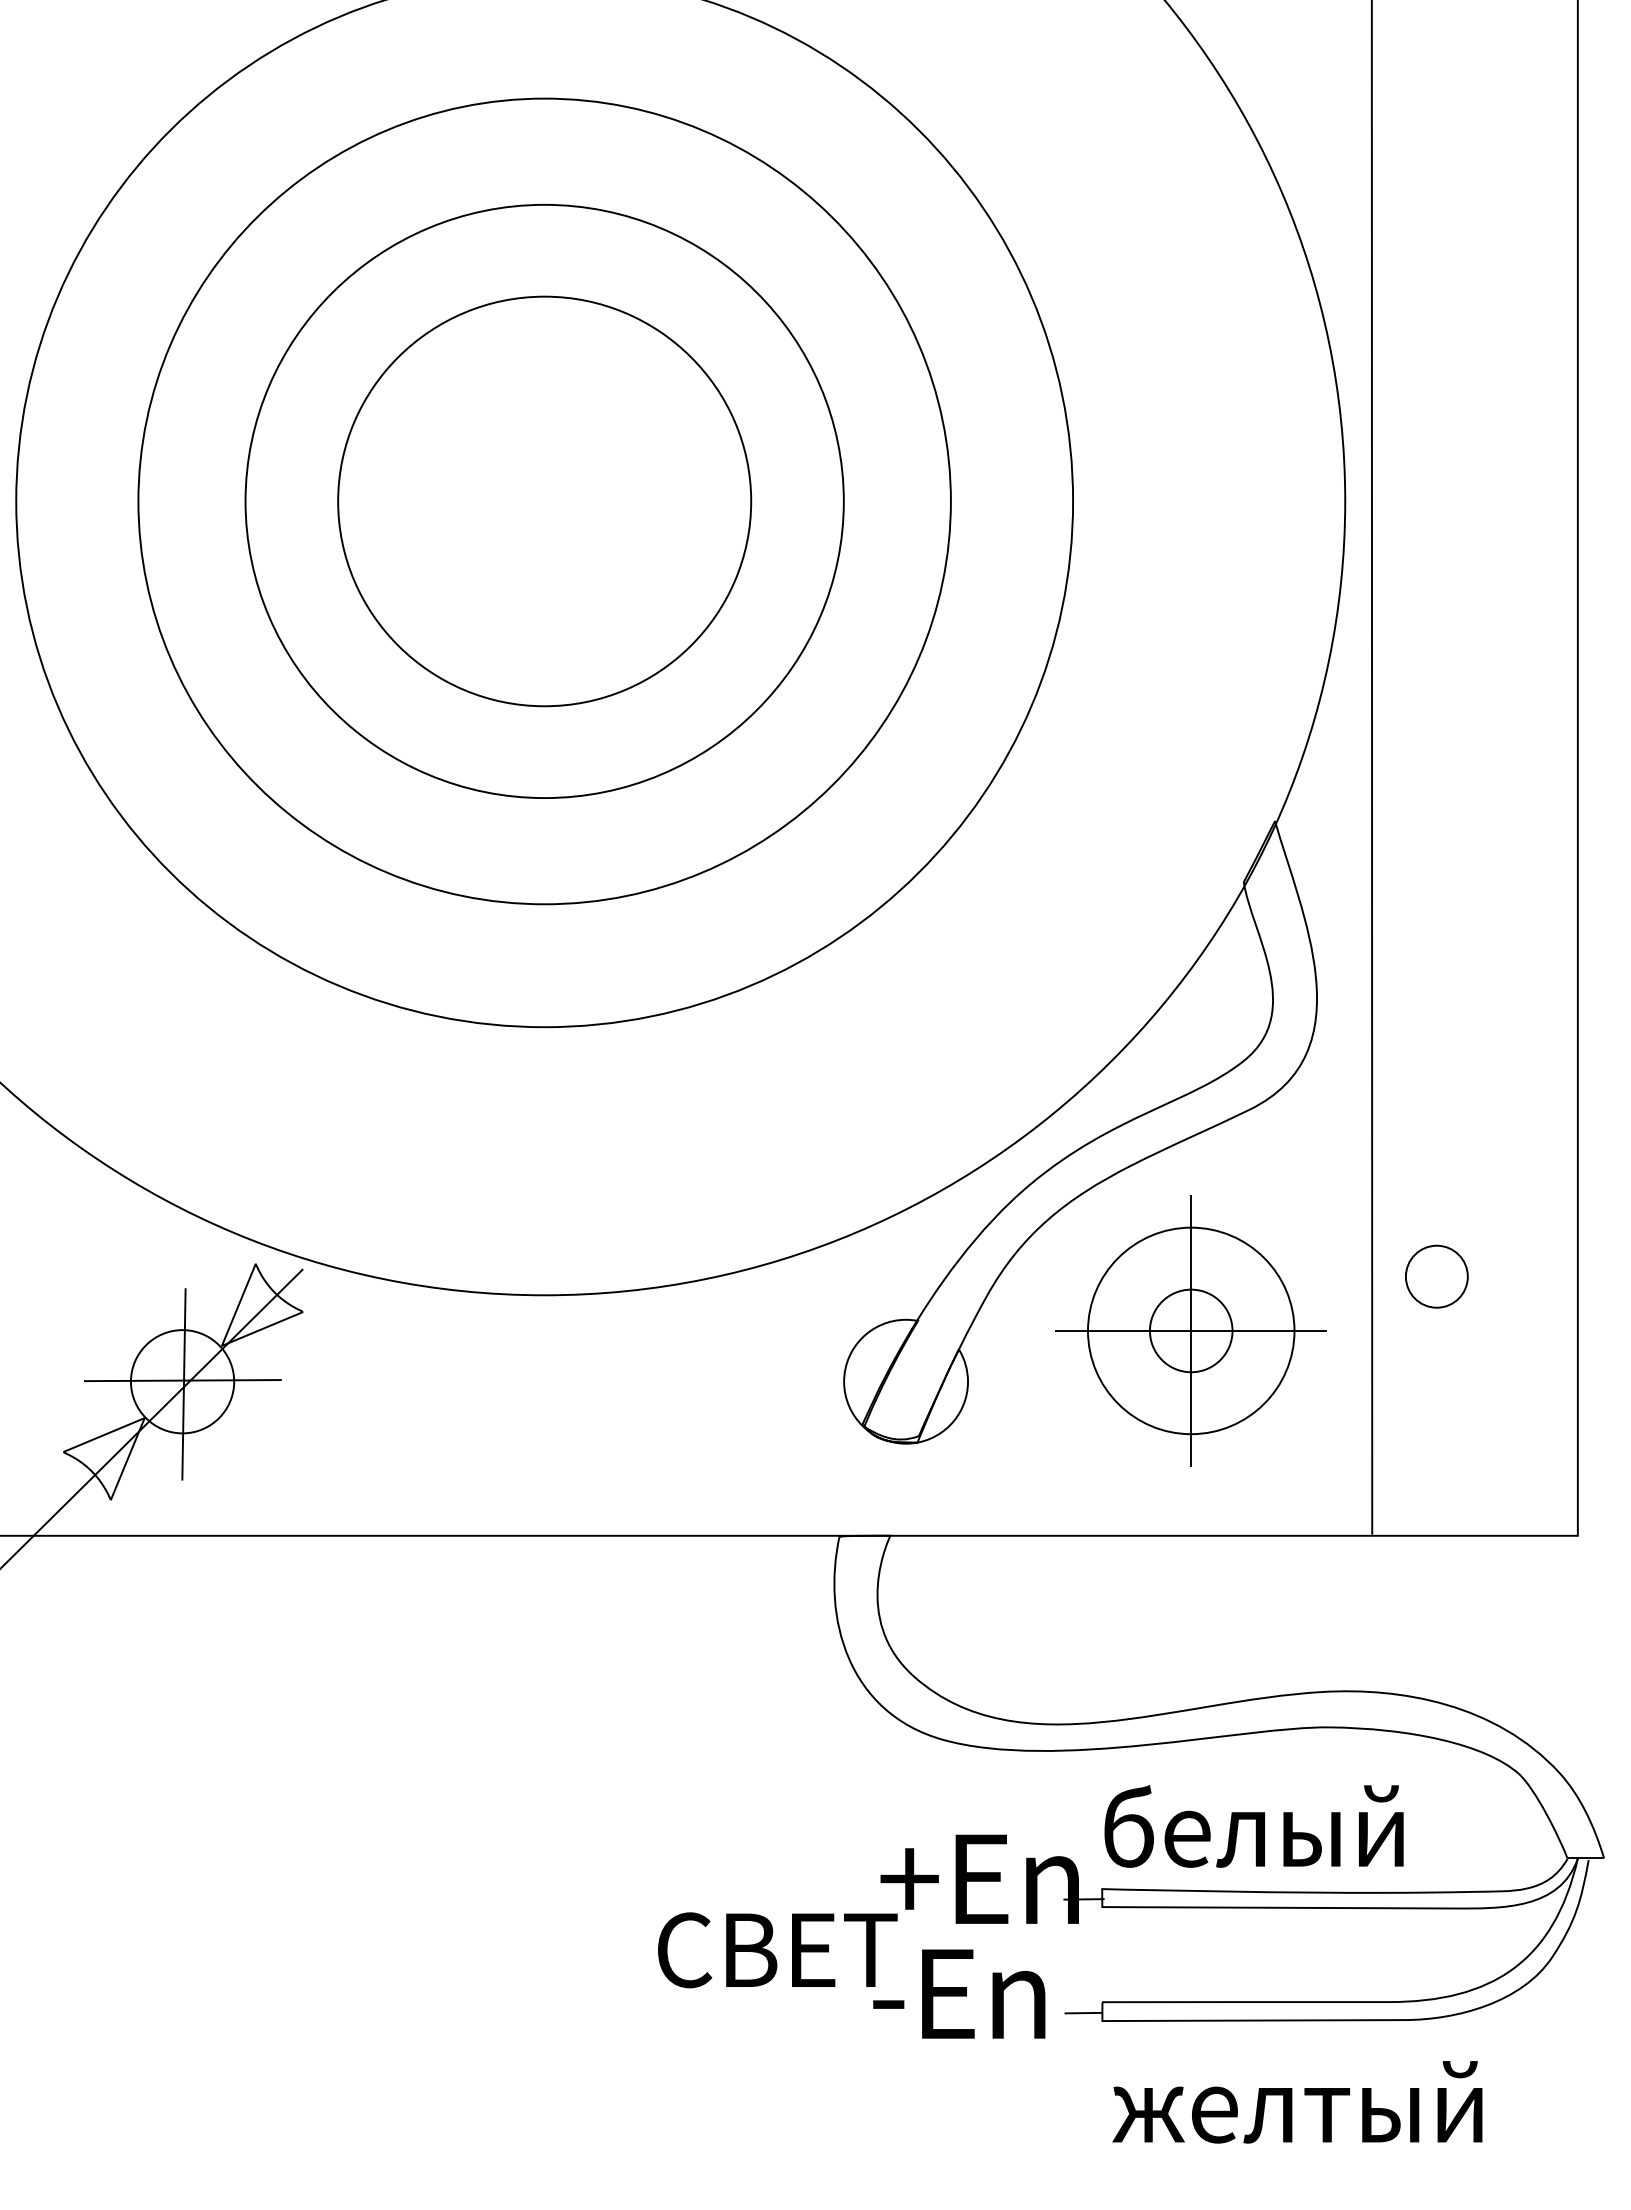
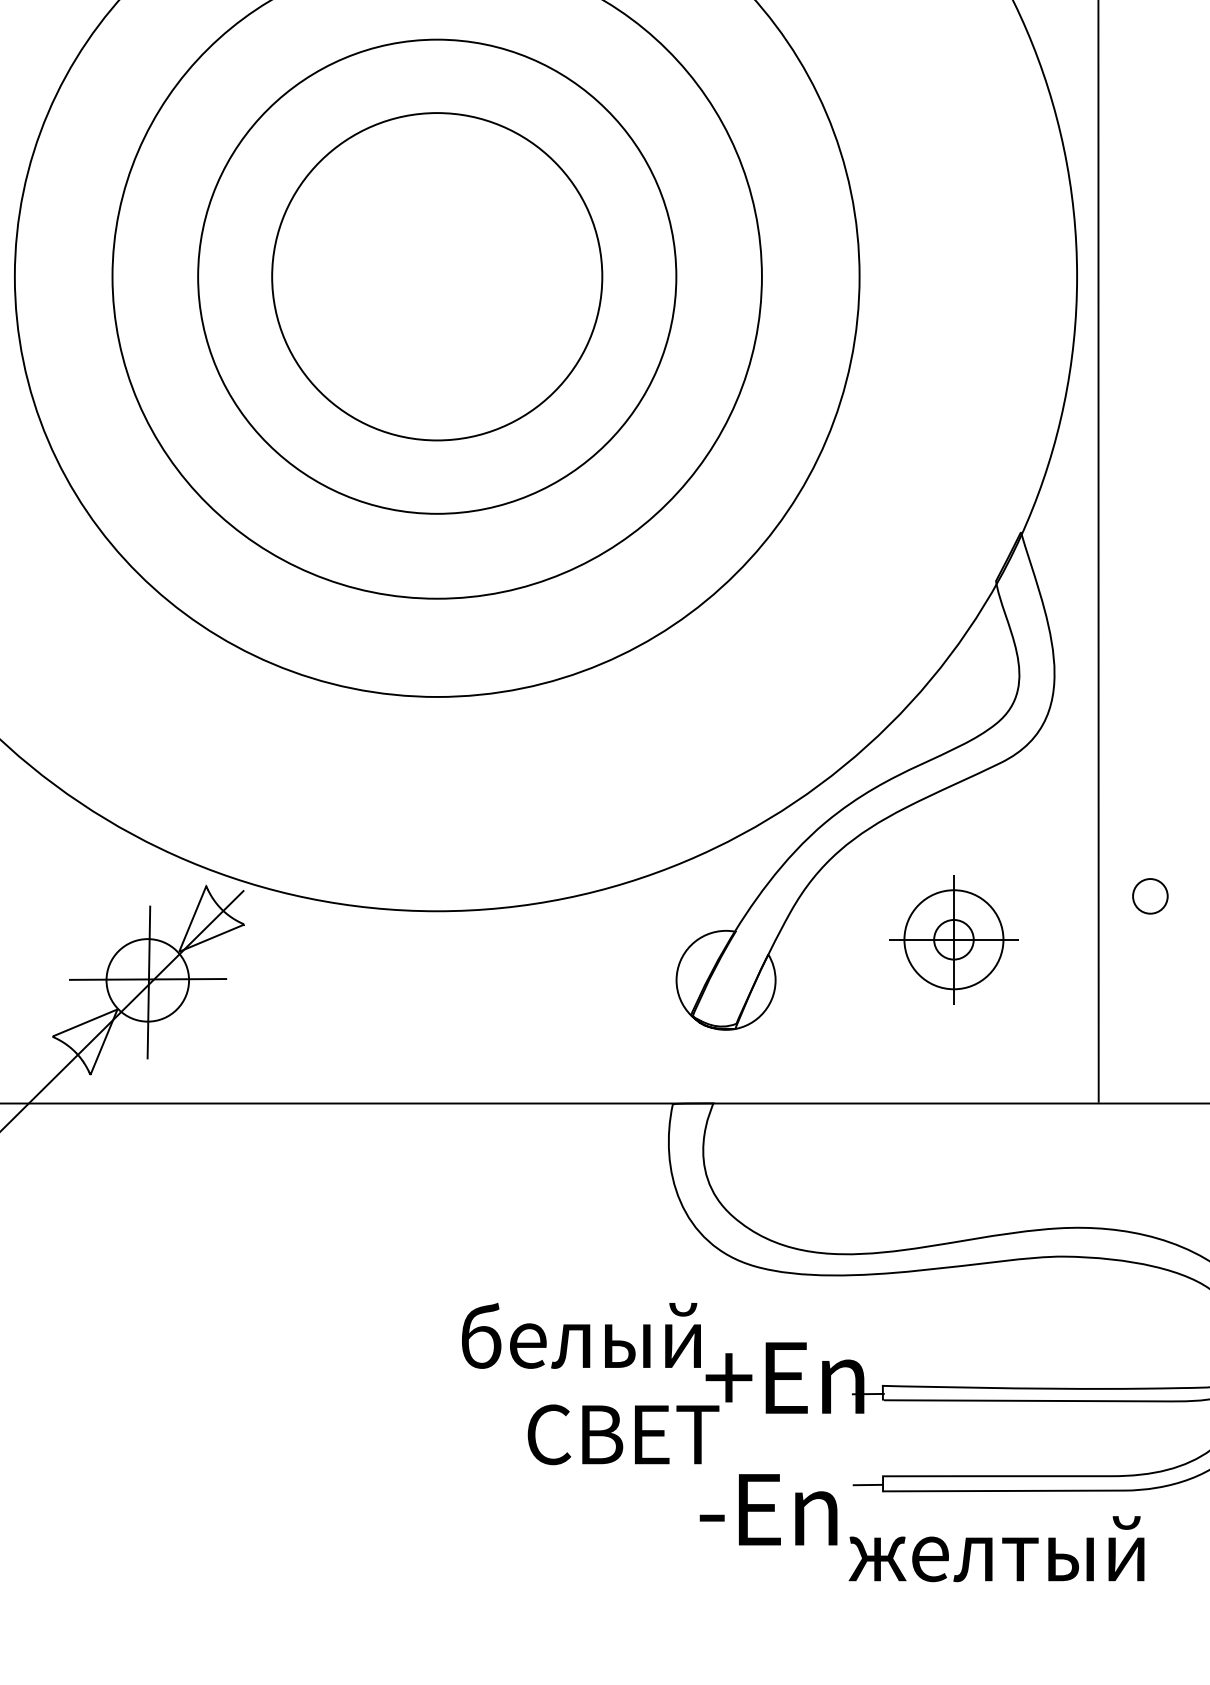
part: (1436, 1276) -> (1150, 896), size x0.7
part: (1190, 1330) -> (953, 939), size x0.6
text: (1253, 1826) -> (580, 1335), moved
text: (959, 1993) -> (768, 1509), moved
text: (1297, 2102) -> (996, 1549), moved

